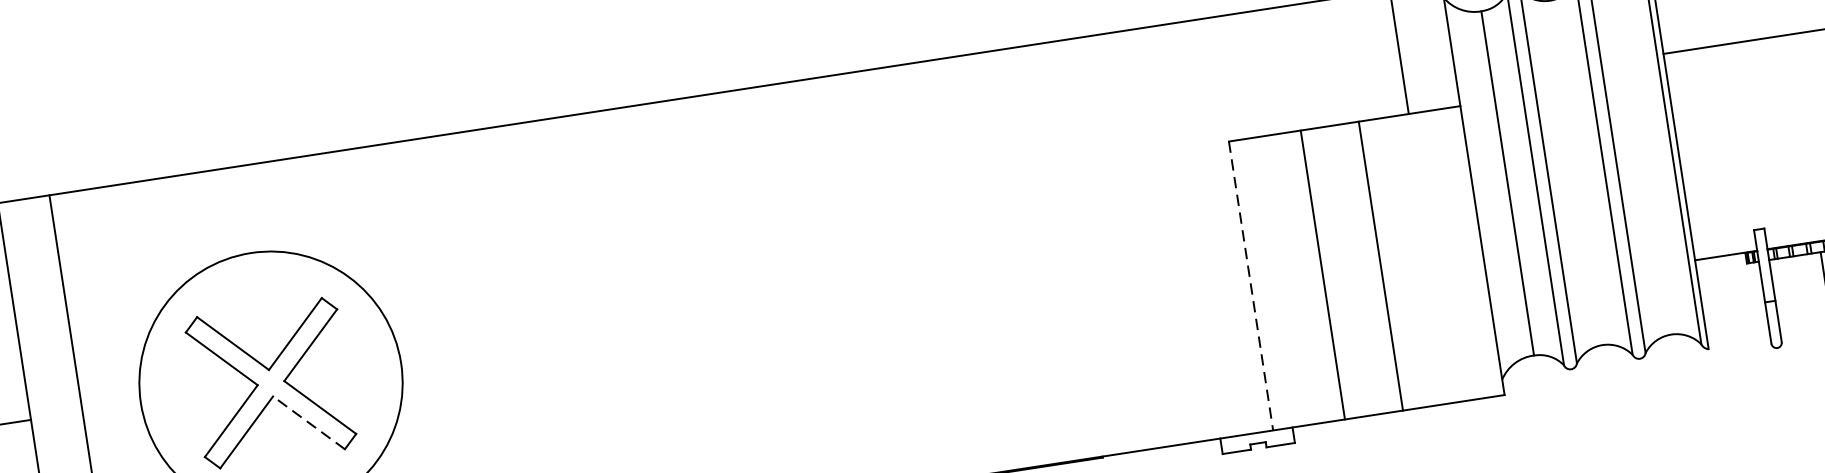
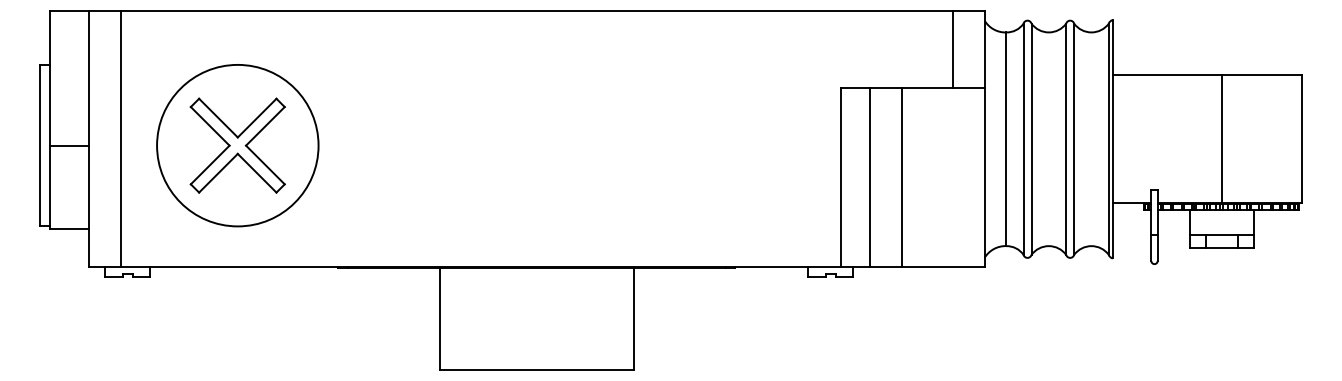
line: (1380, 265) -> (901, 177), moved
line: (1322, 274) -> (869, 177), moved
line: (1251, 285) -> (841, 177), dashed -> solid
line: (307, 421) -> (256, 172), dashed -> solid

